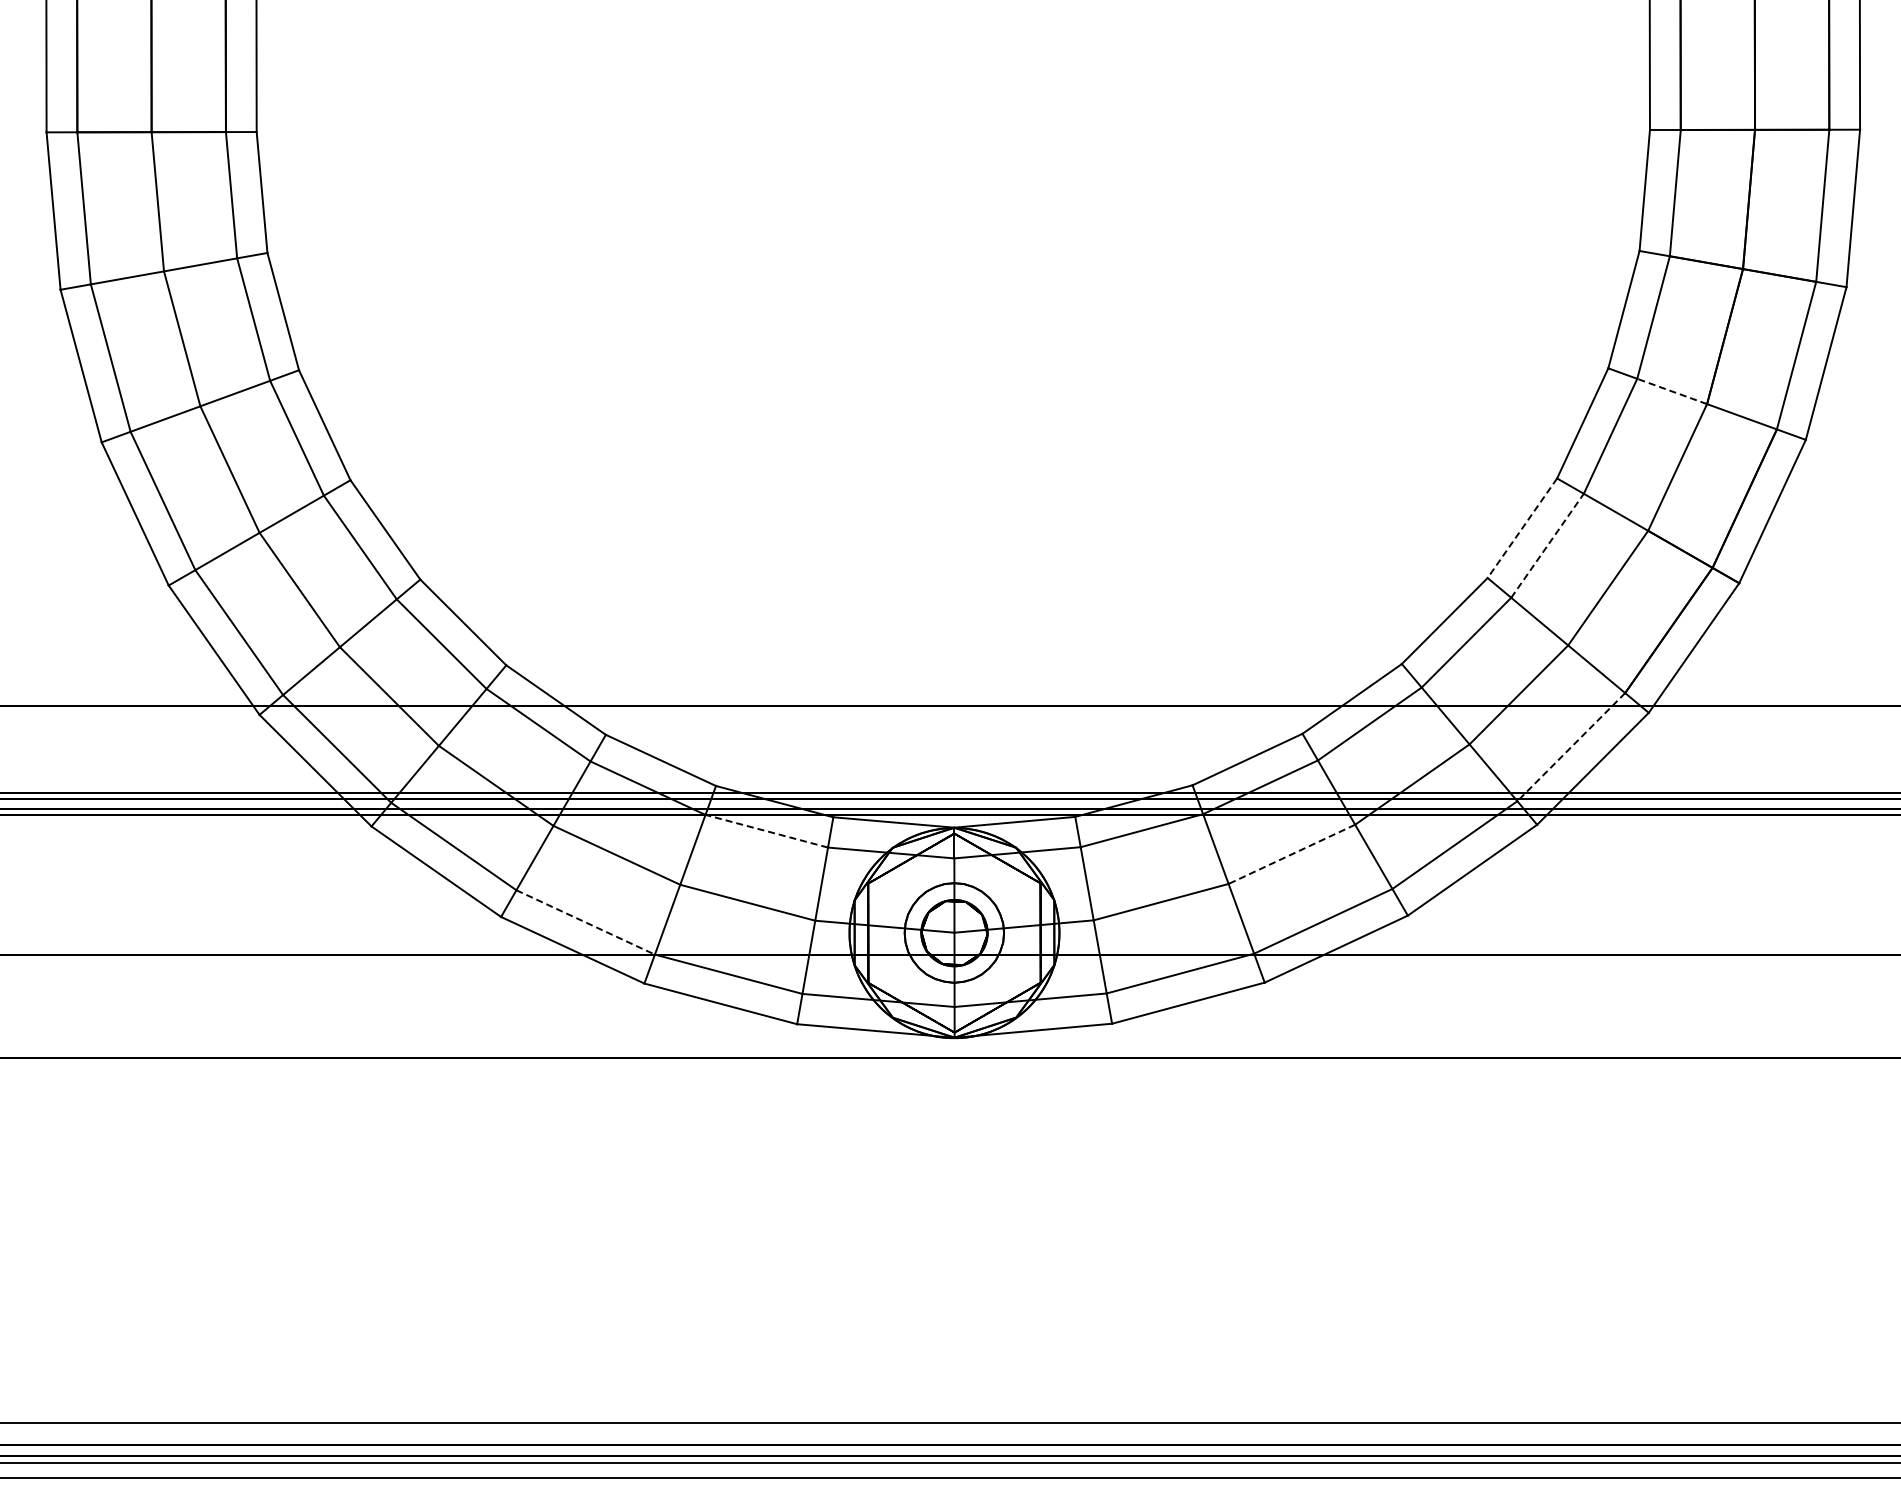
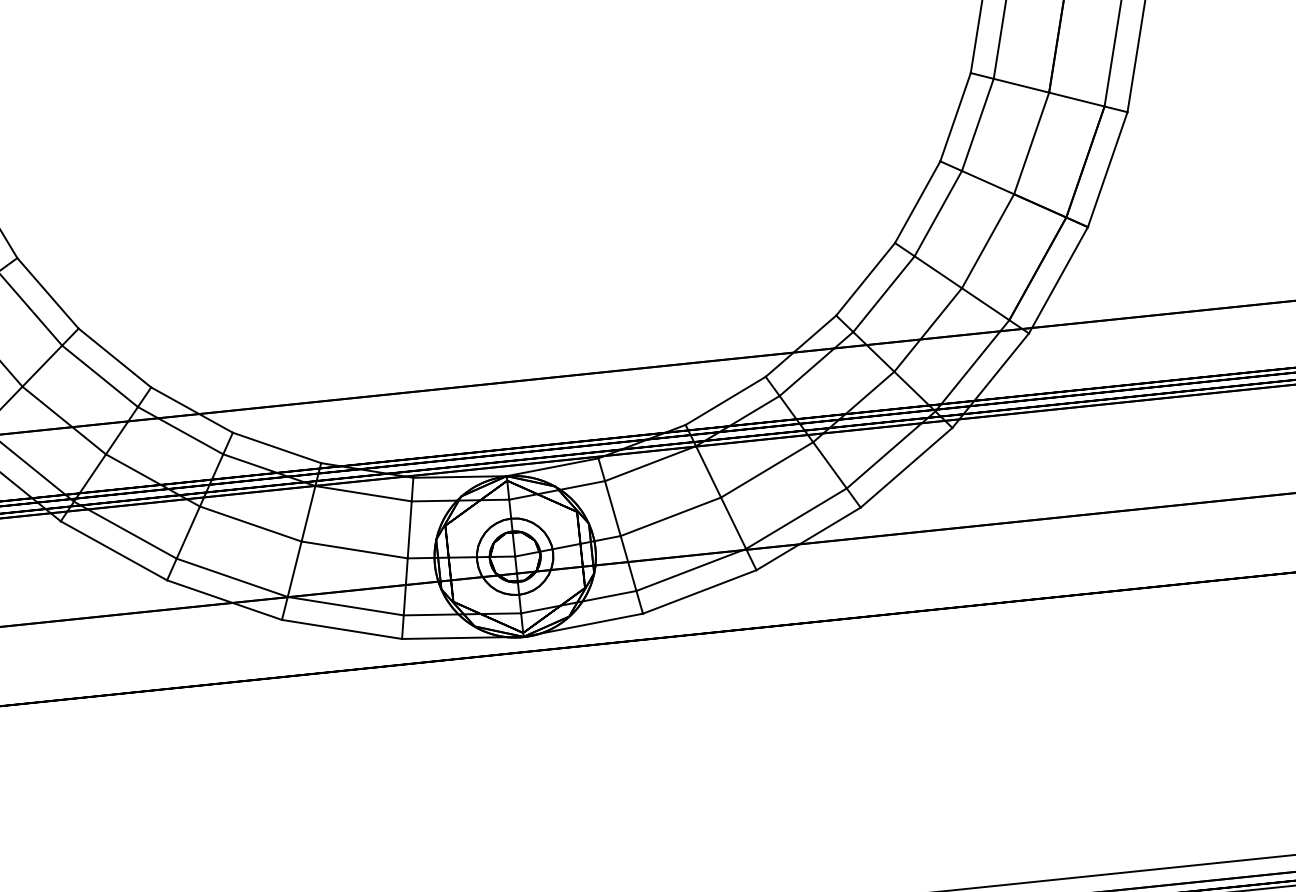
line: (1671, 391) -> (1020, 85), dashed -> solid
line: (1522, 528) -> (917, 202), dashed -> solid
line: (1547, 545) -> (938, 213), dashed -> solid
line: (1570, 747) -> (971, 366), dashed -> solid
line: (766, 831) -> (363, 493), dashed -> solid
line: (1291, 854) -> (766, 470), dashed -> solid
line: (586, 922) -> (232, 577), dashed -> solid

